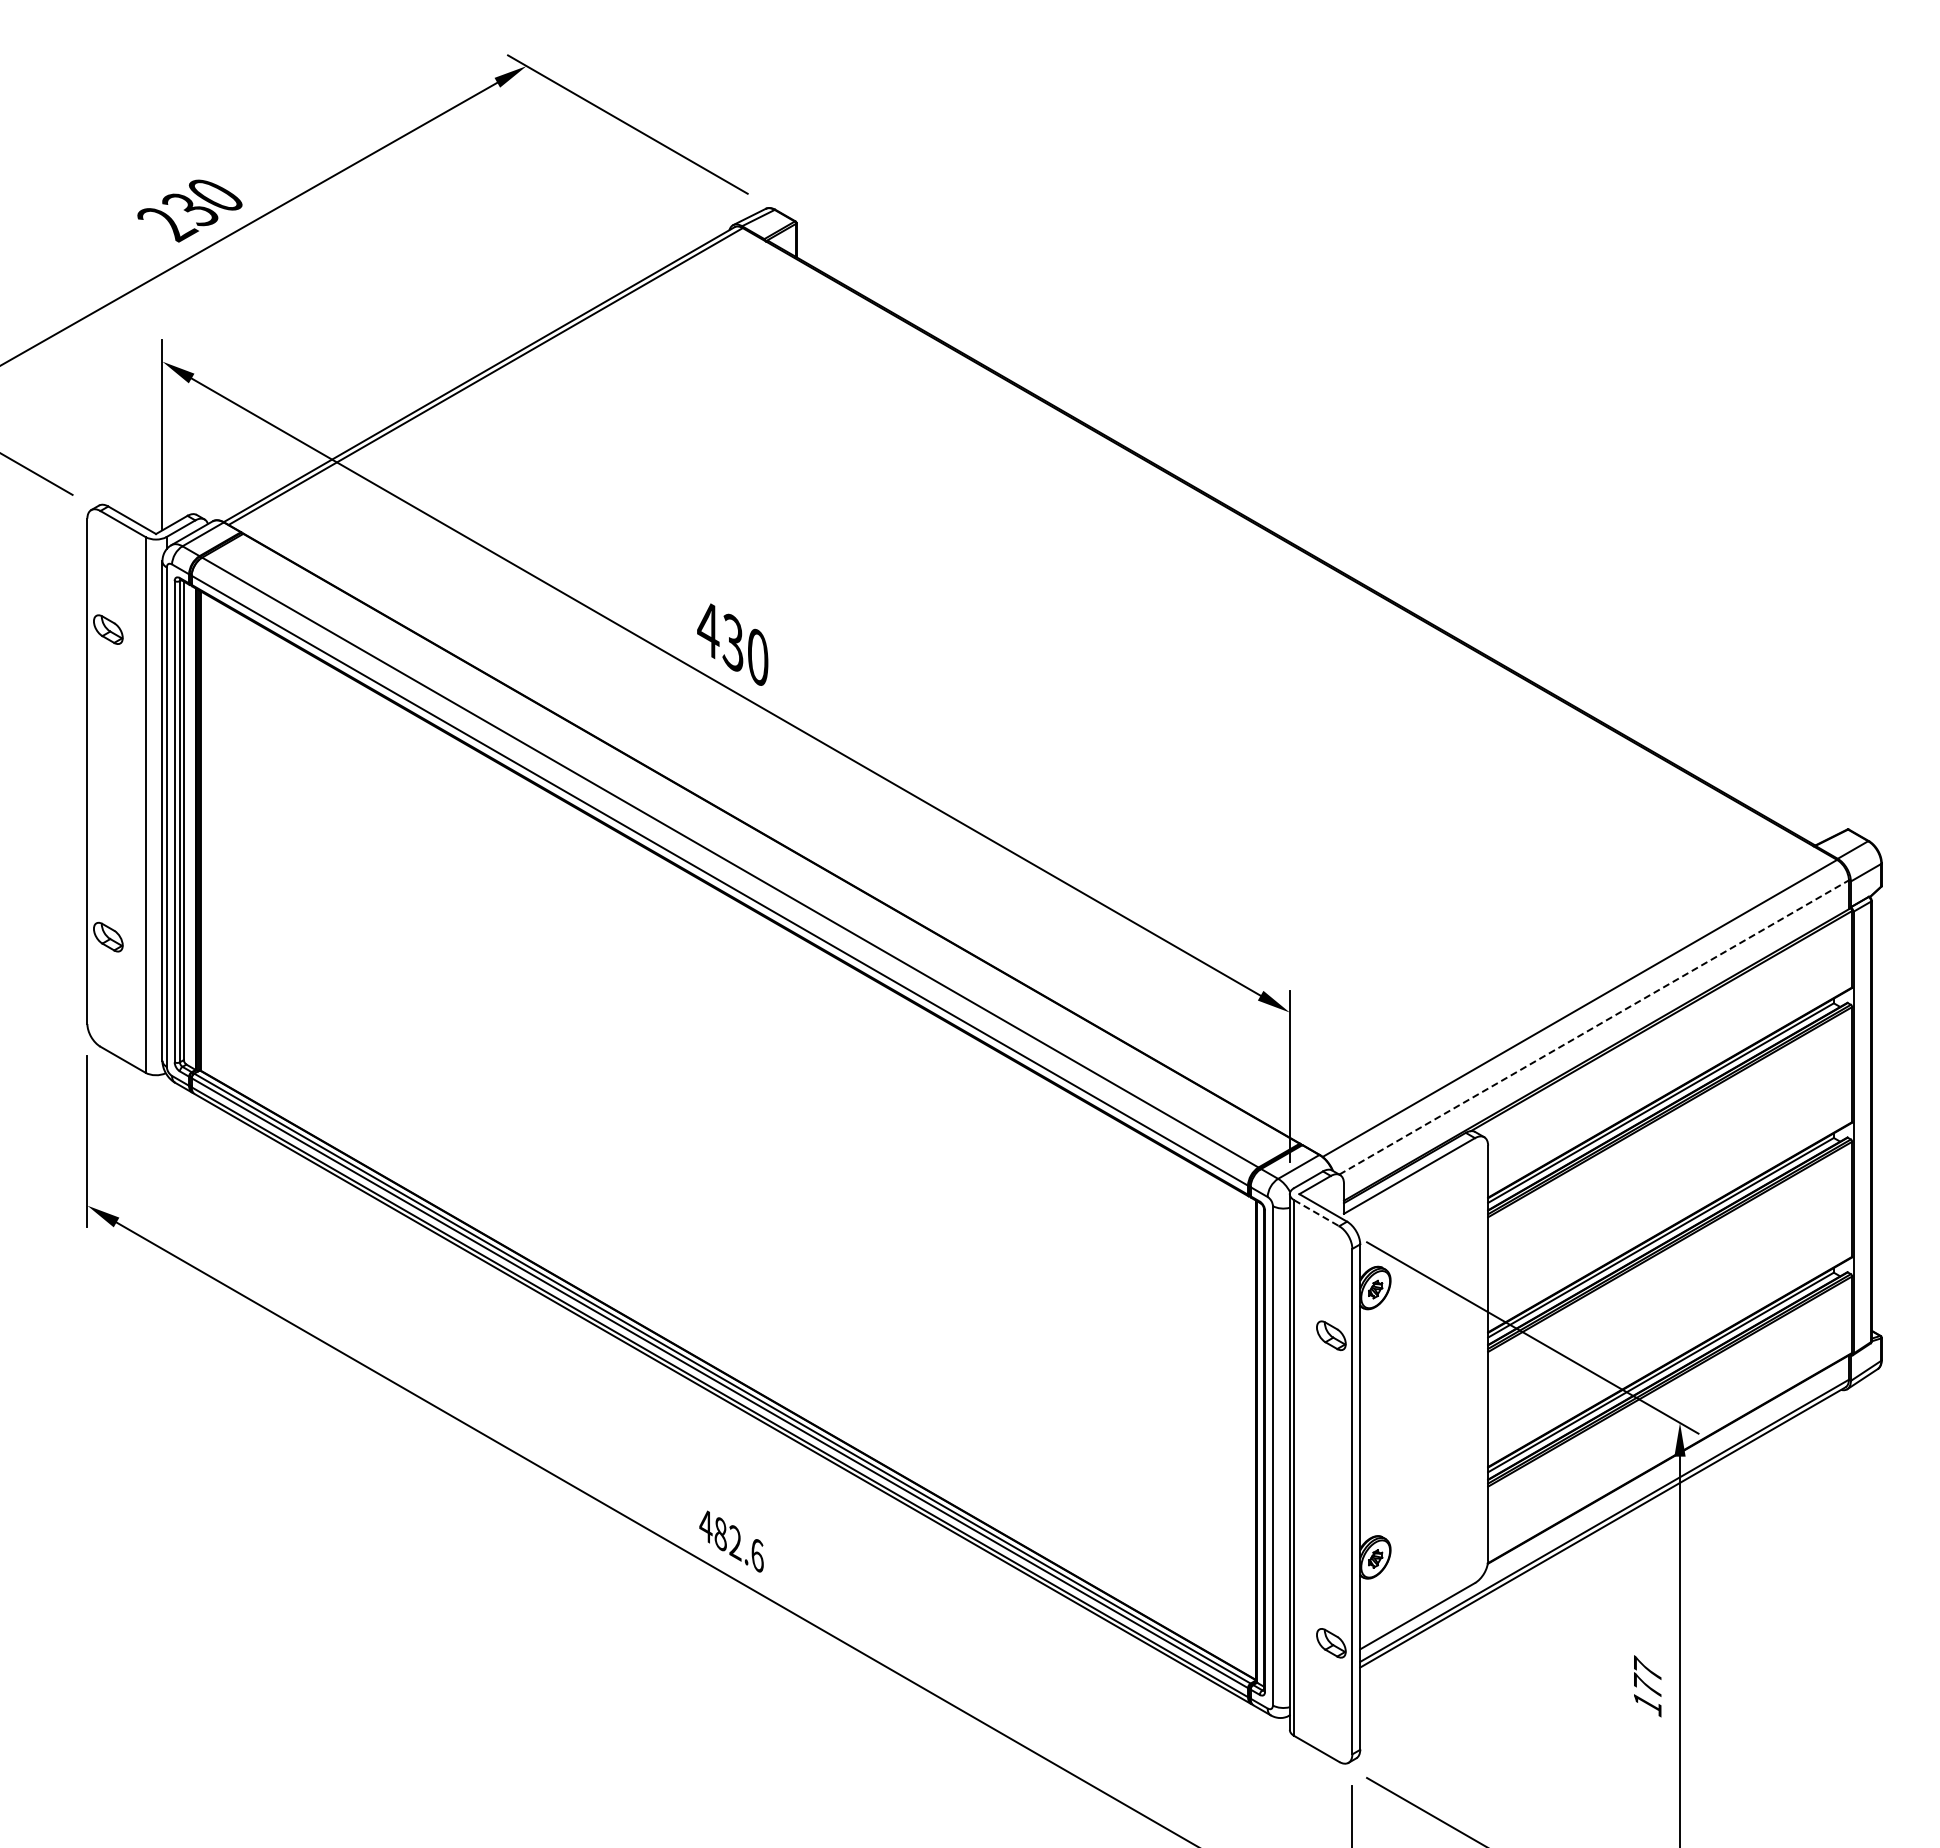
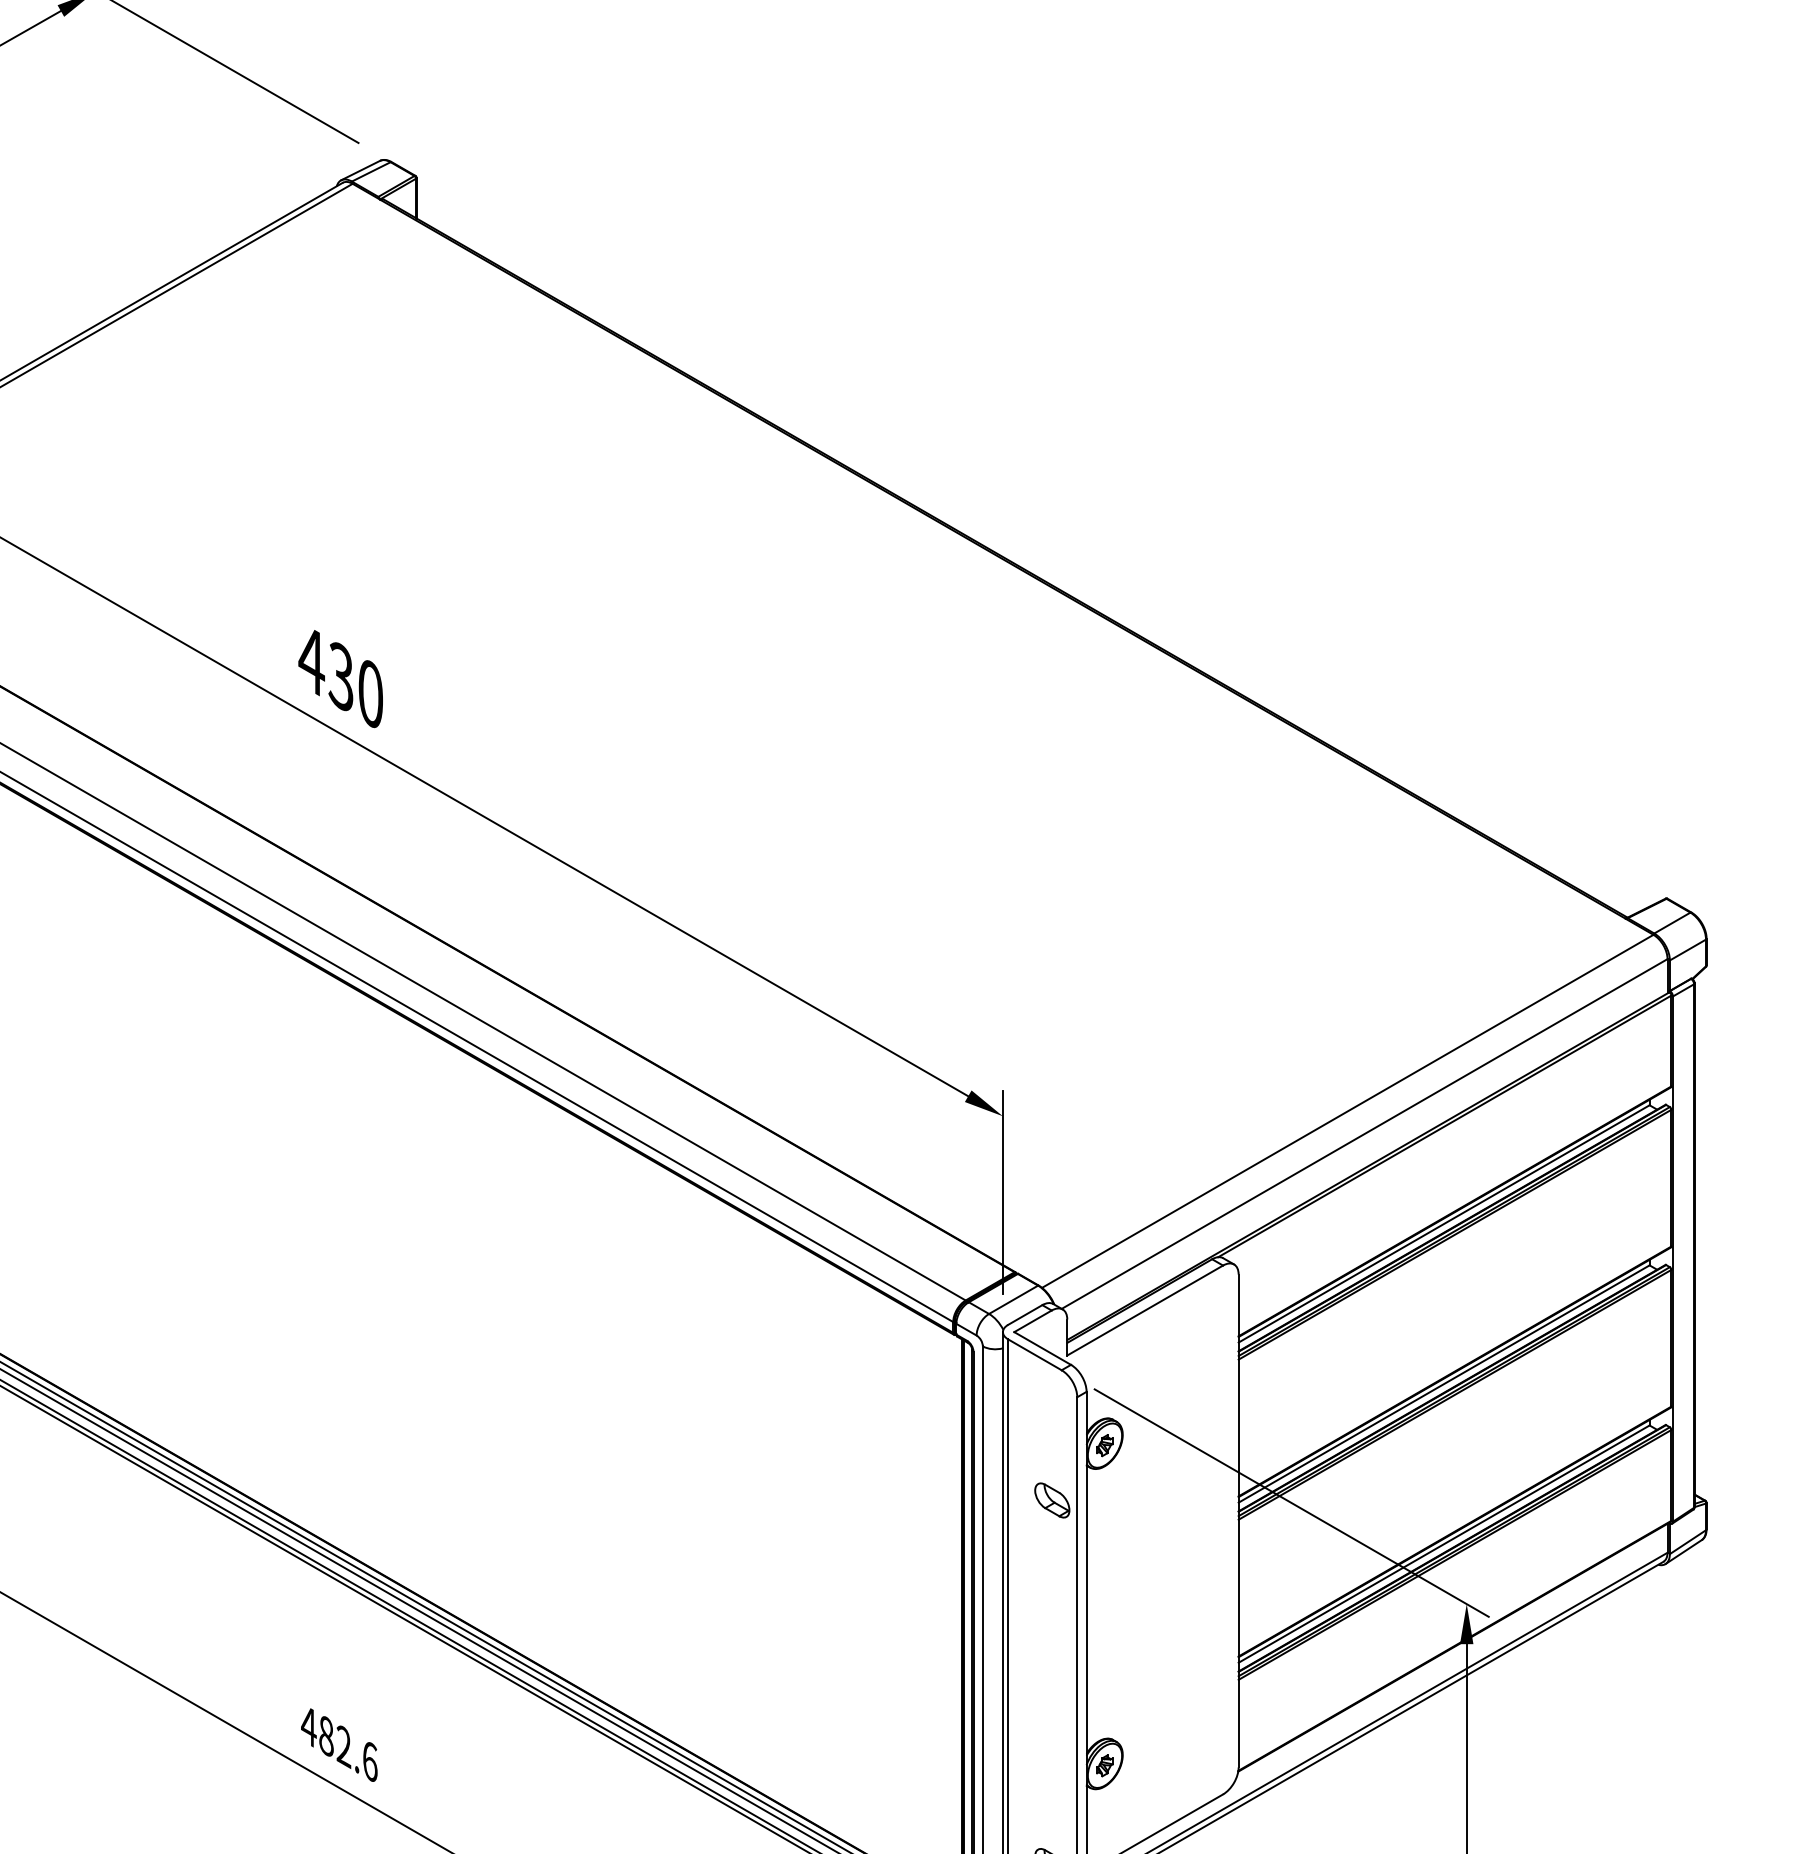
line: (1594, 1027) -> (1365, 1134), dashed -> solid
line: (1317, 1213) -> (1035, 1355), dashed -> solid

